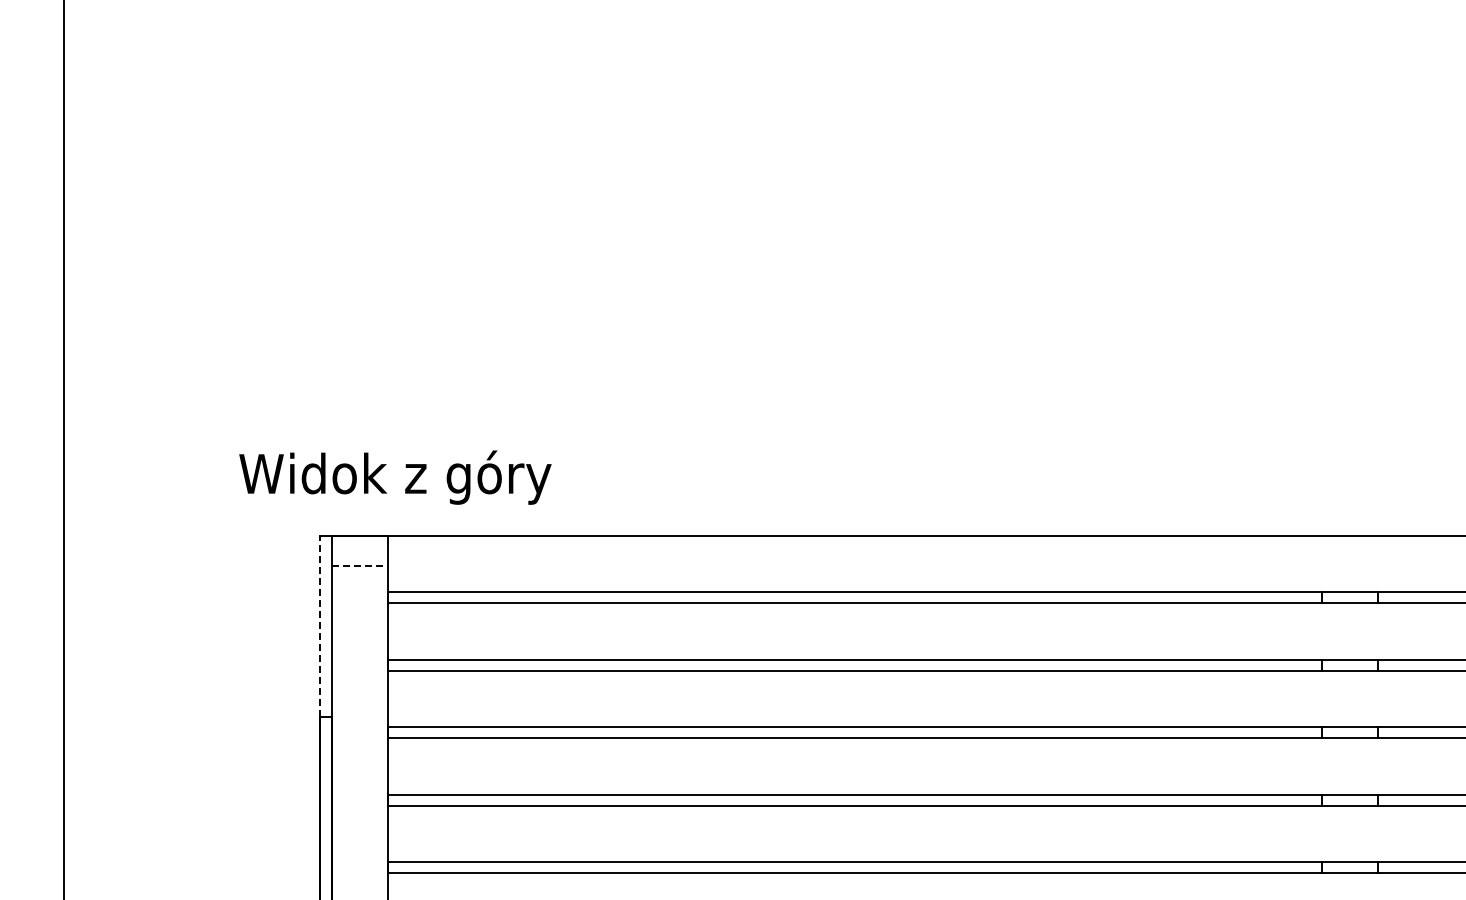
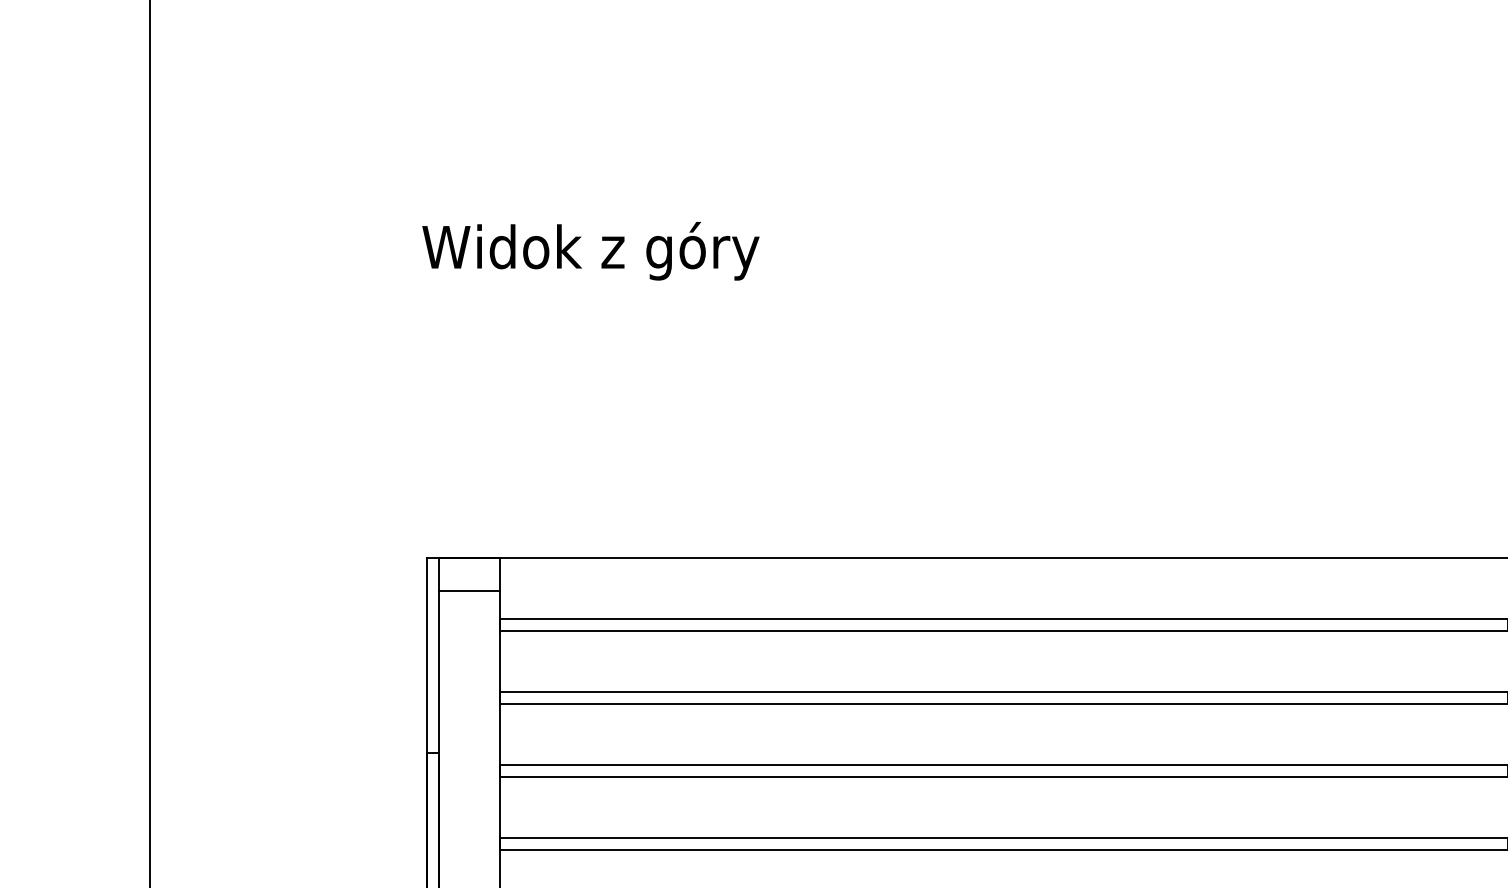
text: (395, 477) -> (591, 251), moved
line: (360, 566) -> (470, 591), dashed -> solid
line: (320, 625) -> (426, 654), dashed -> solid

